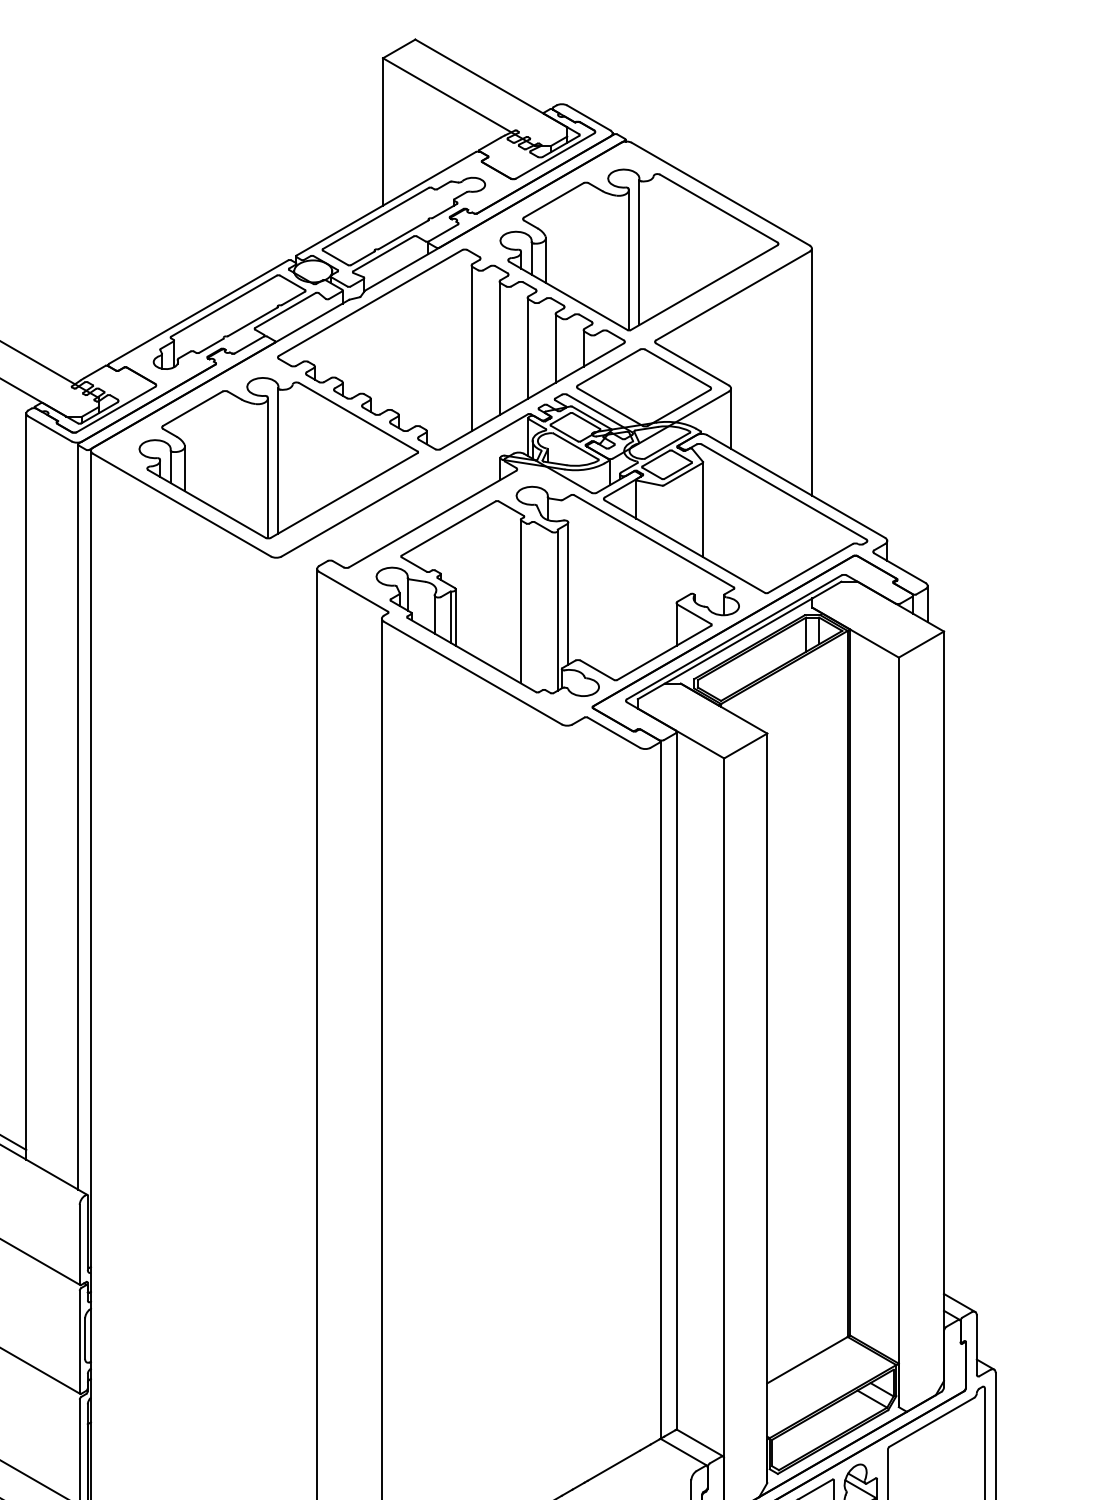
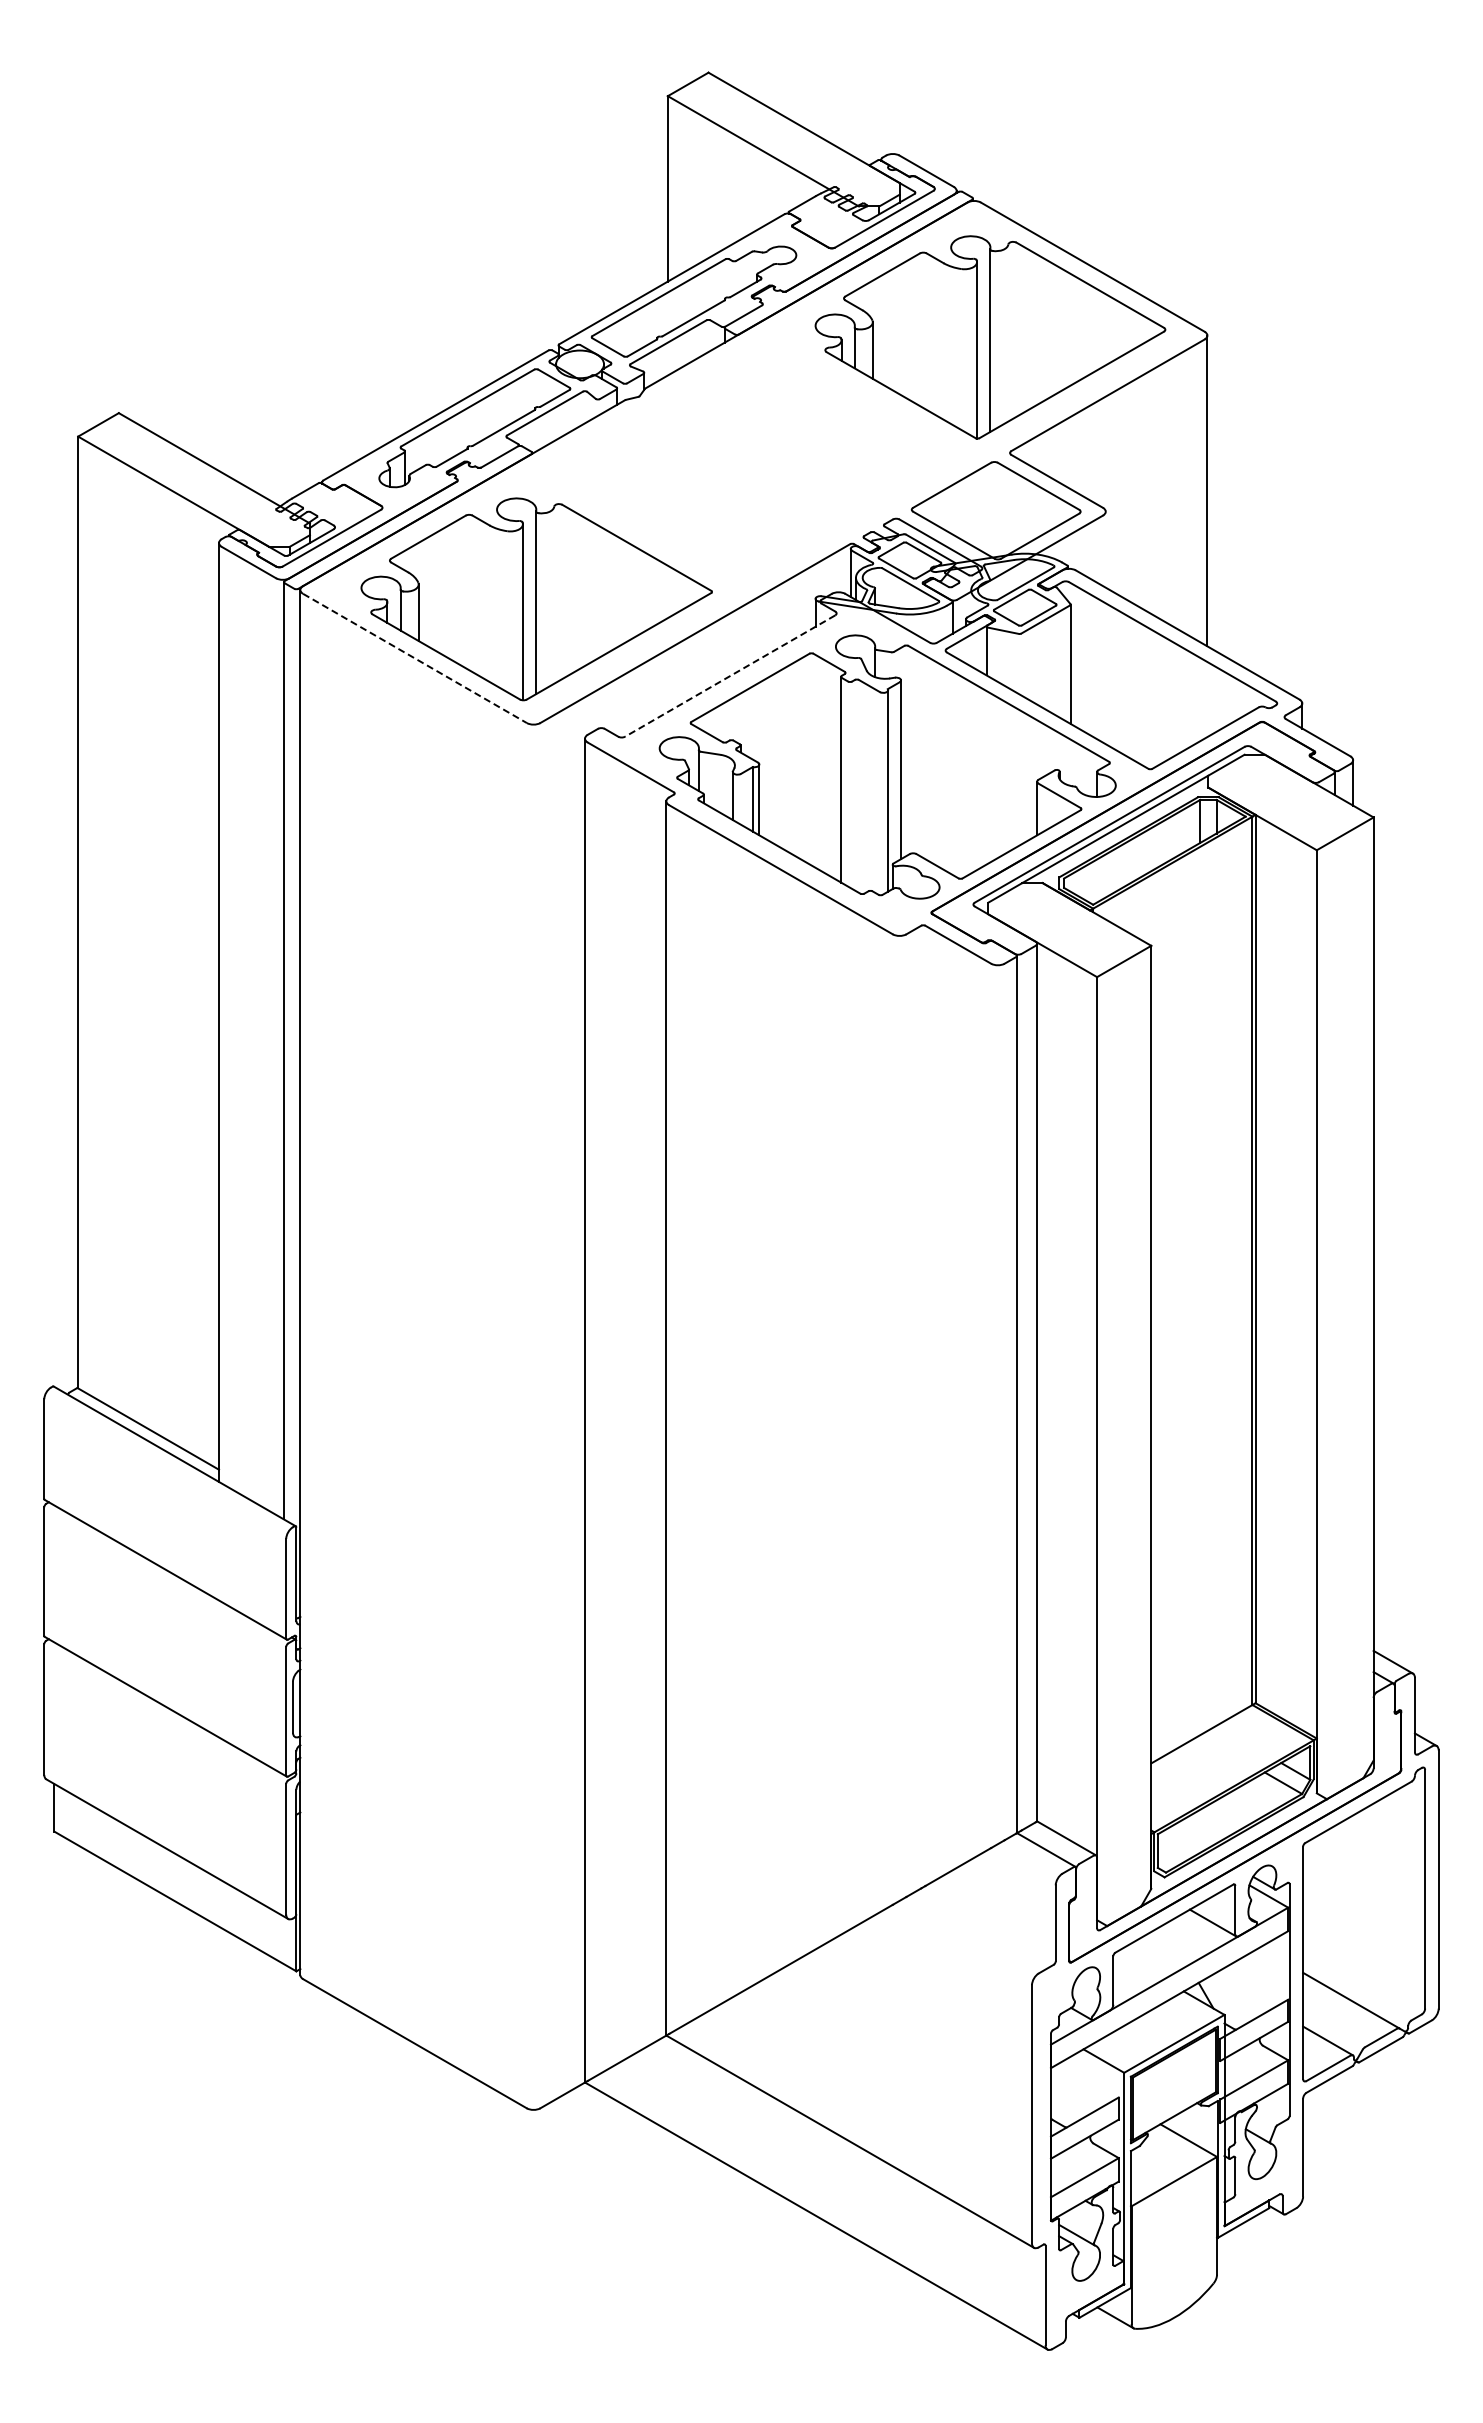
part: (451, 349) -> (753, 462), removed
line: (730, 418) -> (1105, 549), removed
line: (182, 505) -> (415, 658), solid -> dashed
line: (432, 519) -> (729, 676), solid -> dashed

